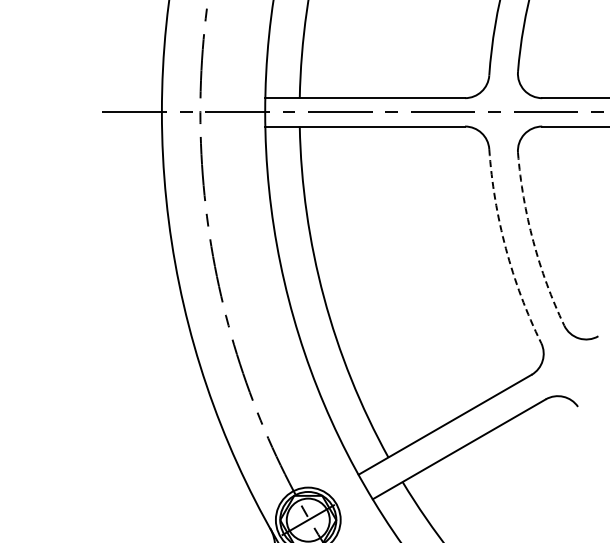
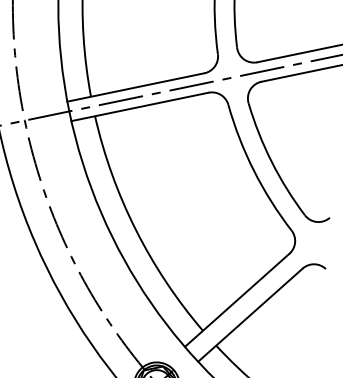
arc: (533, 241) -> (271, 161), dashed -> solid
arc: (505, 248) -> (253, 170), dashed -> solid

